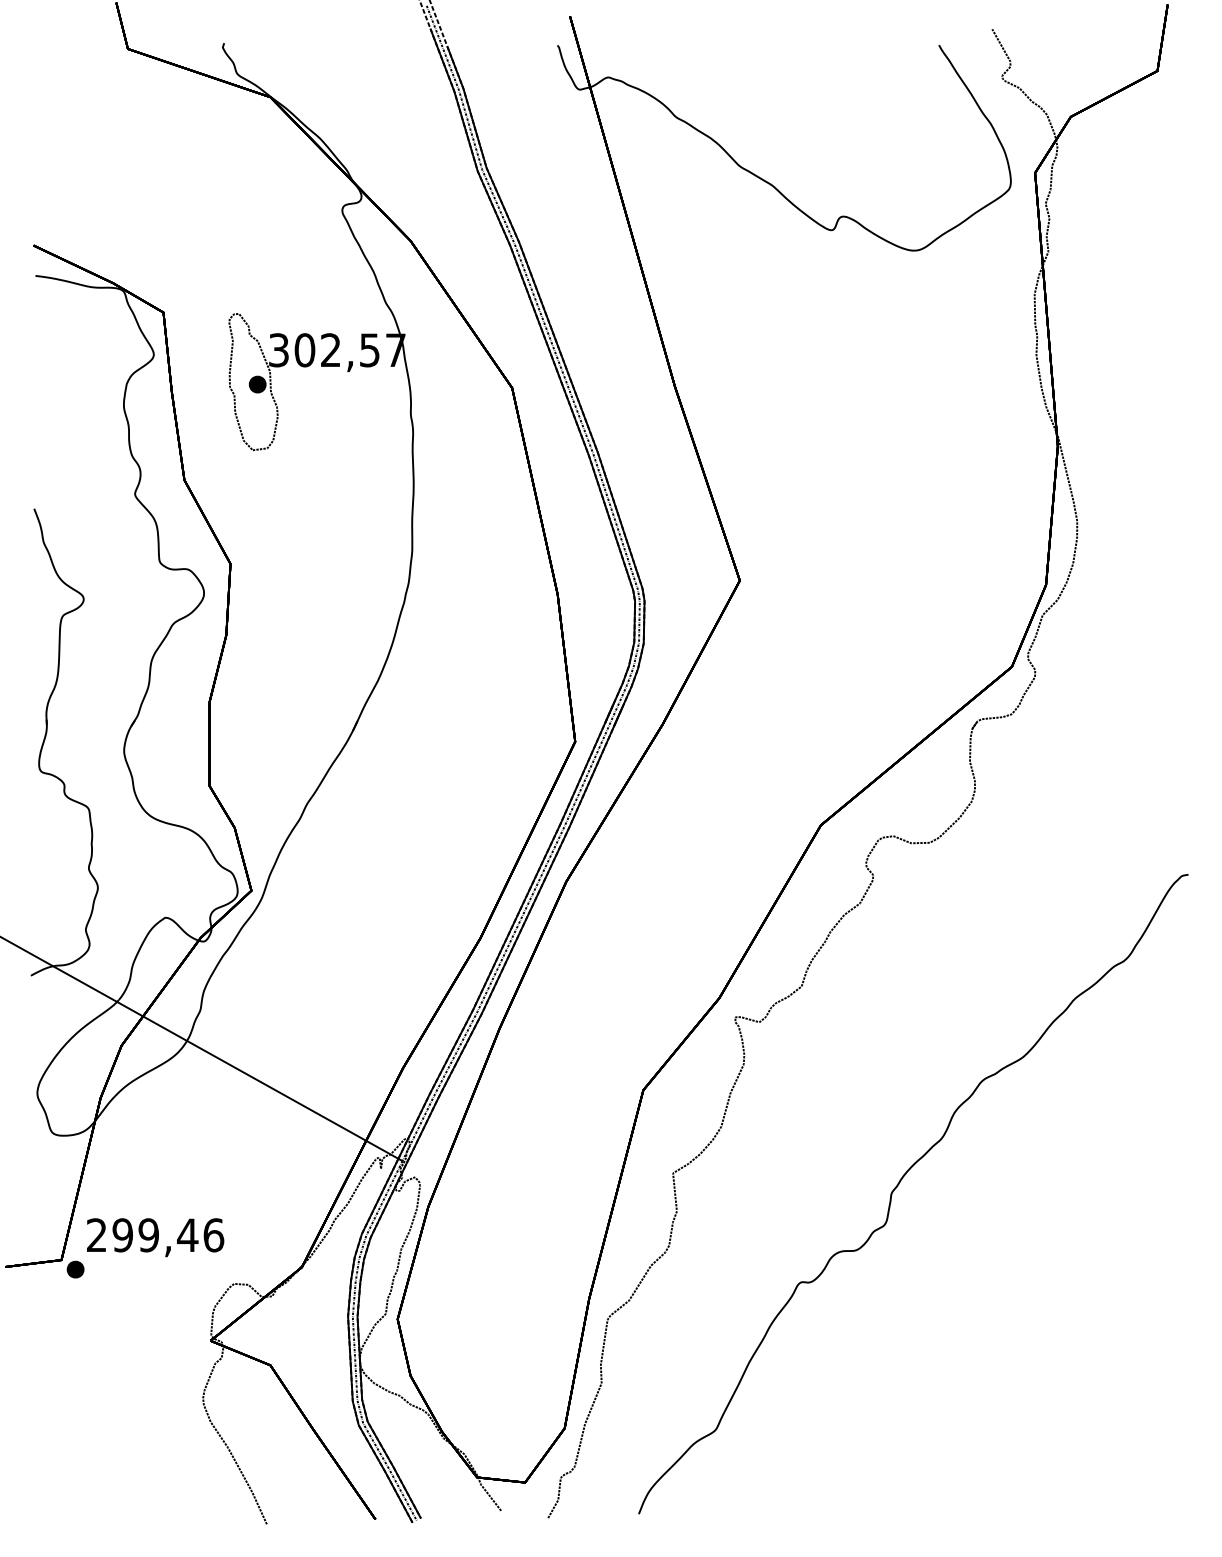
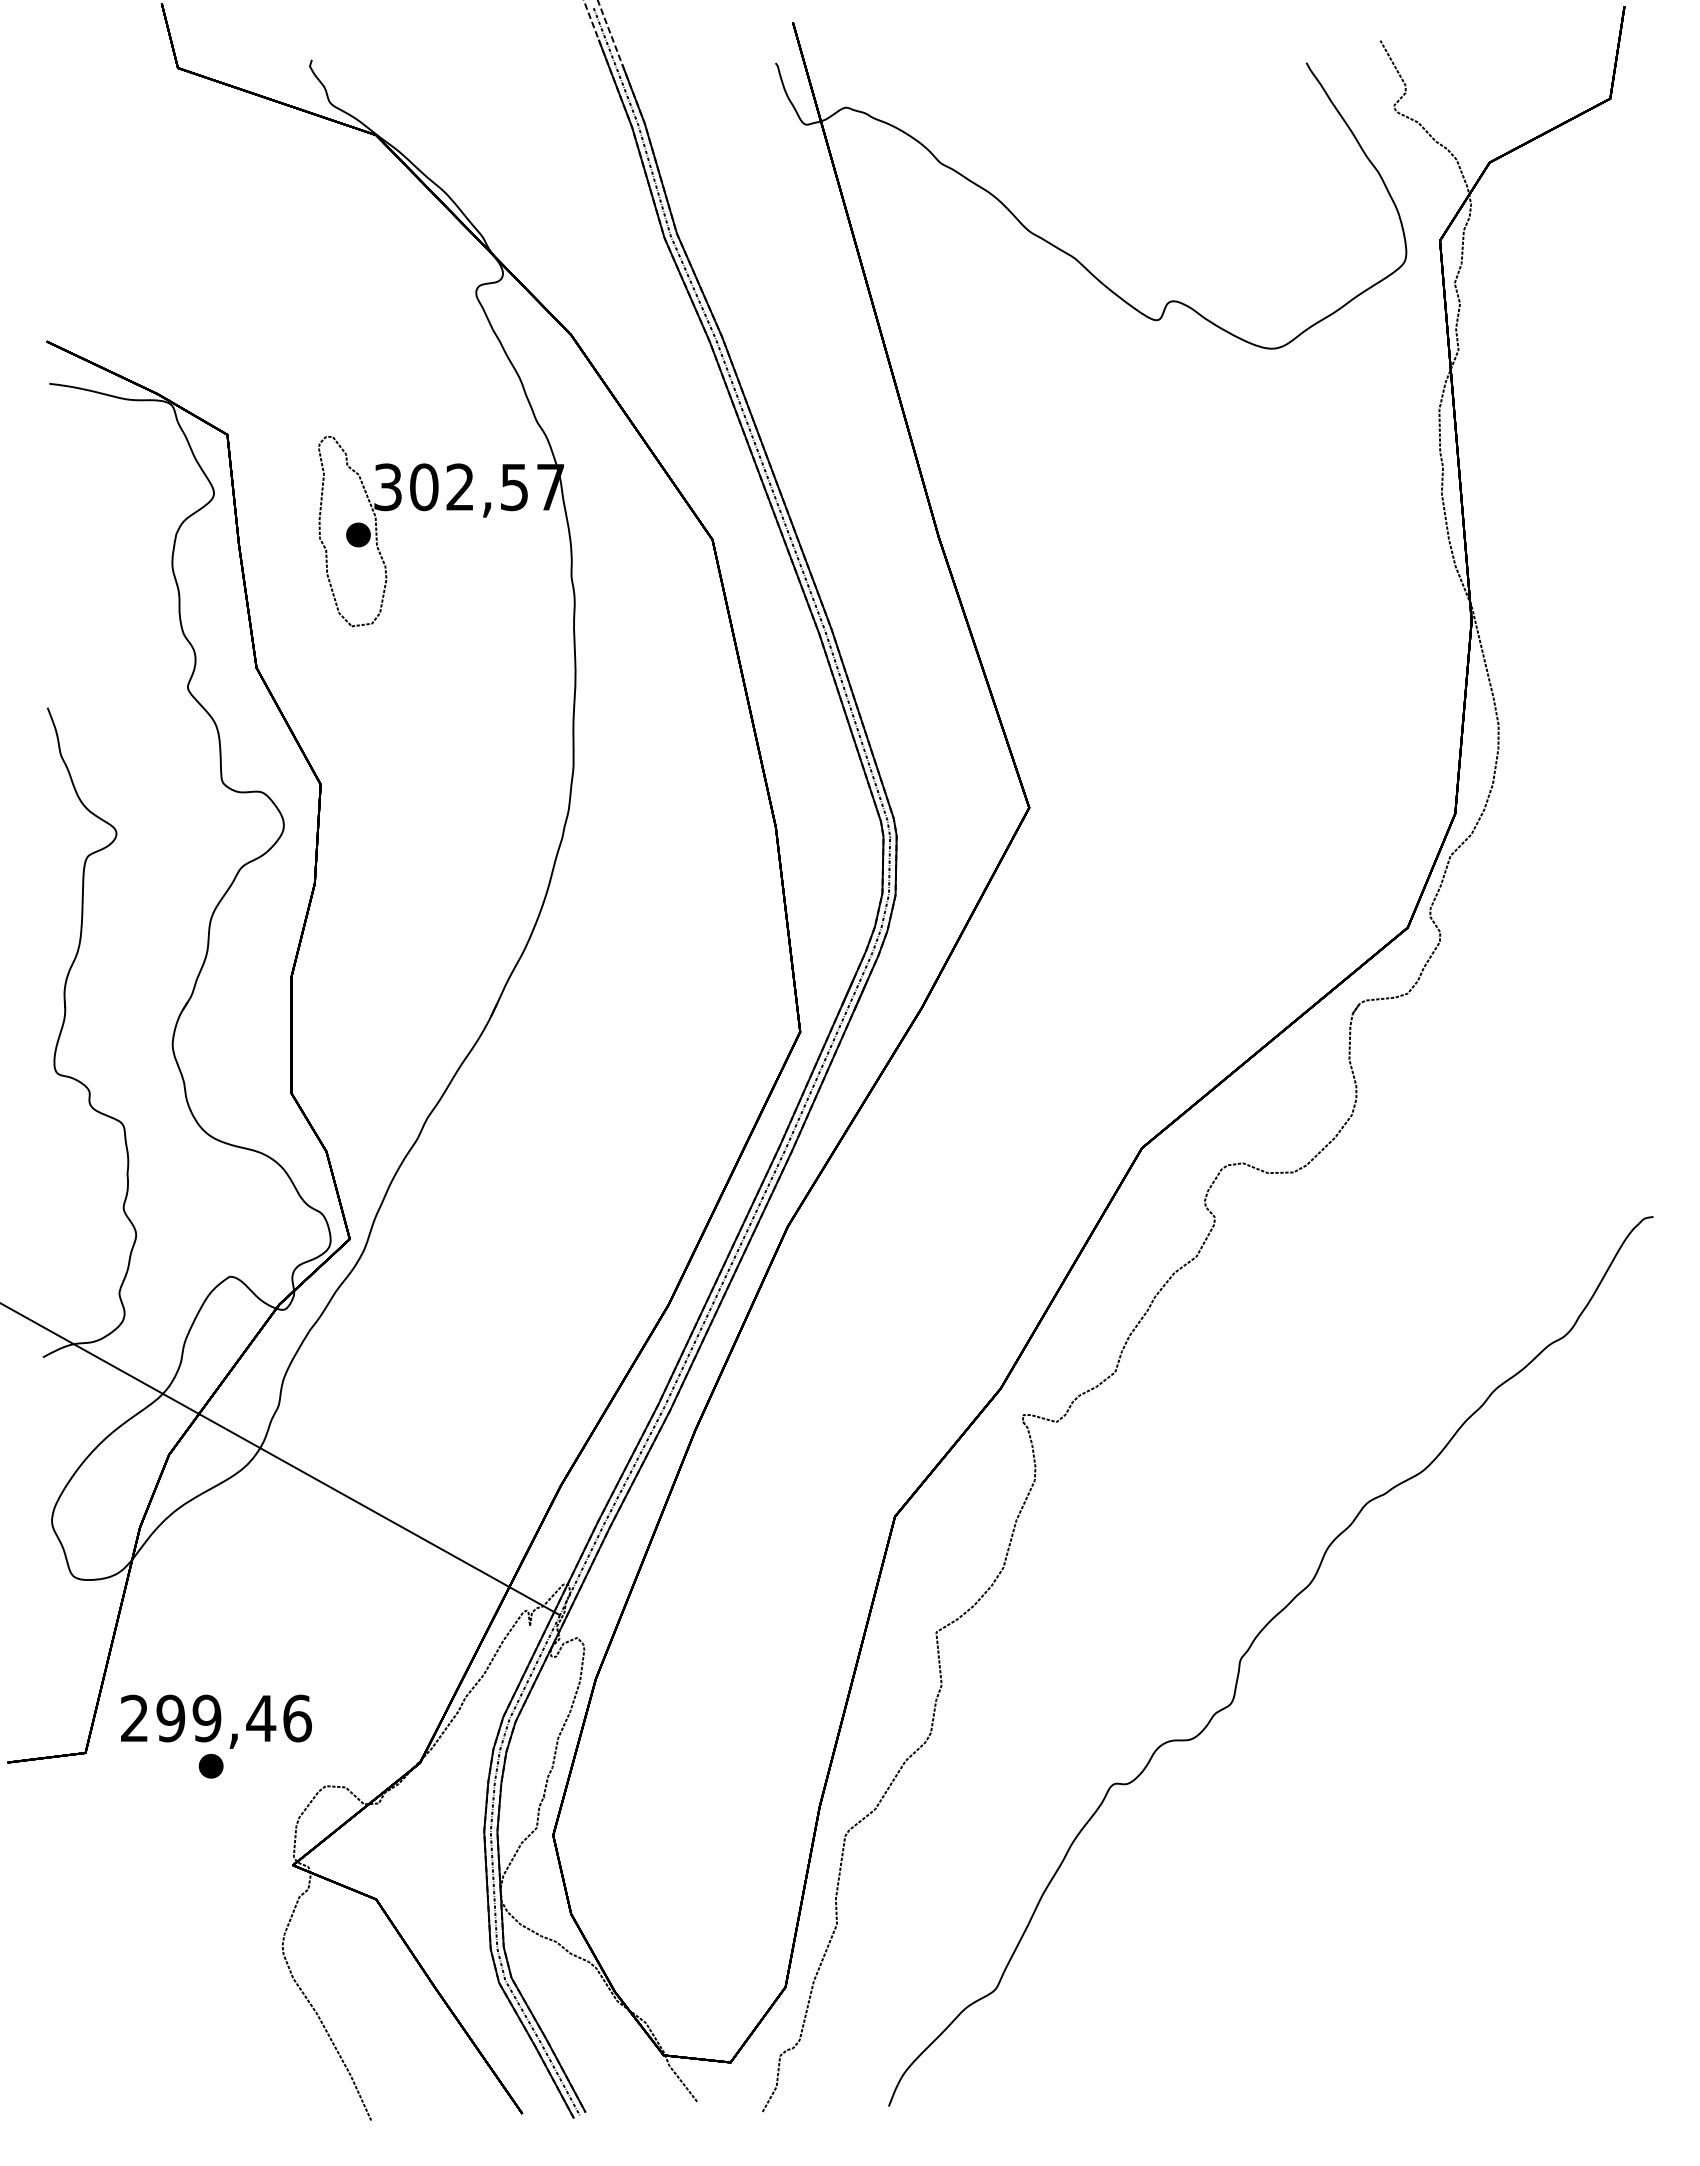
part: (75, 1269) -> (210, 1766), moved

